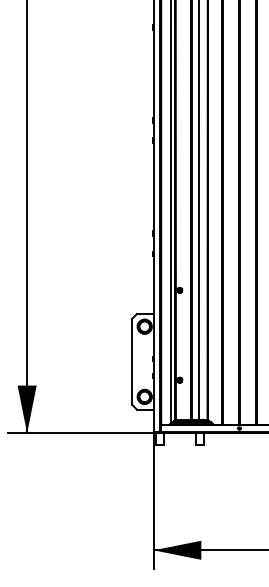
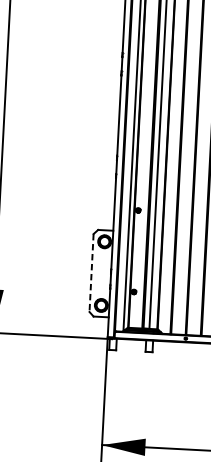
line: (132, 361) -> (91, 272), solid -> dashed

